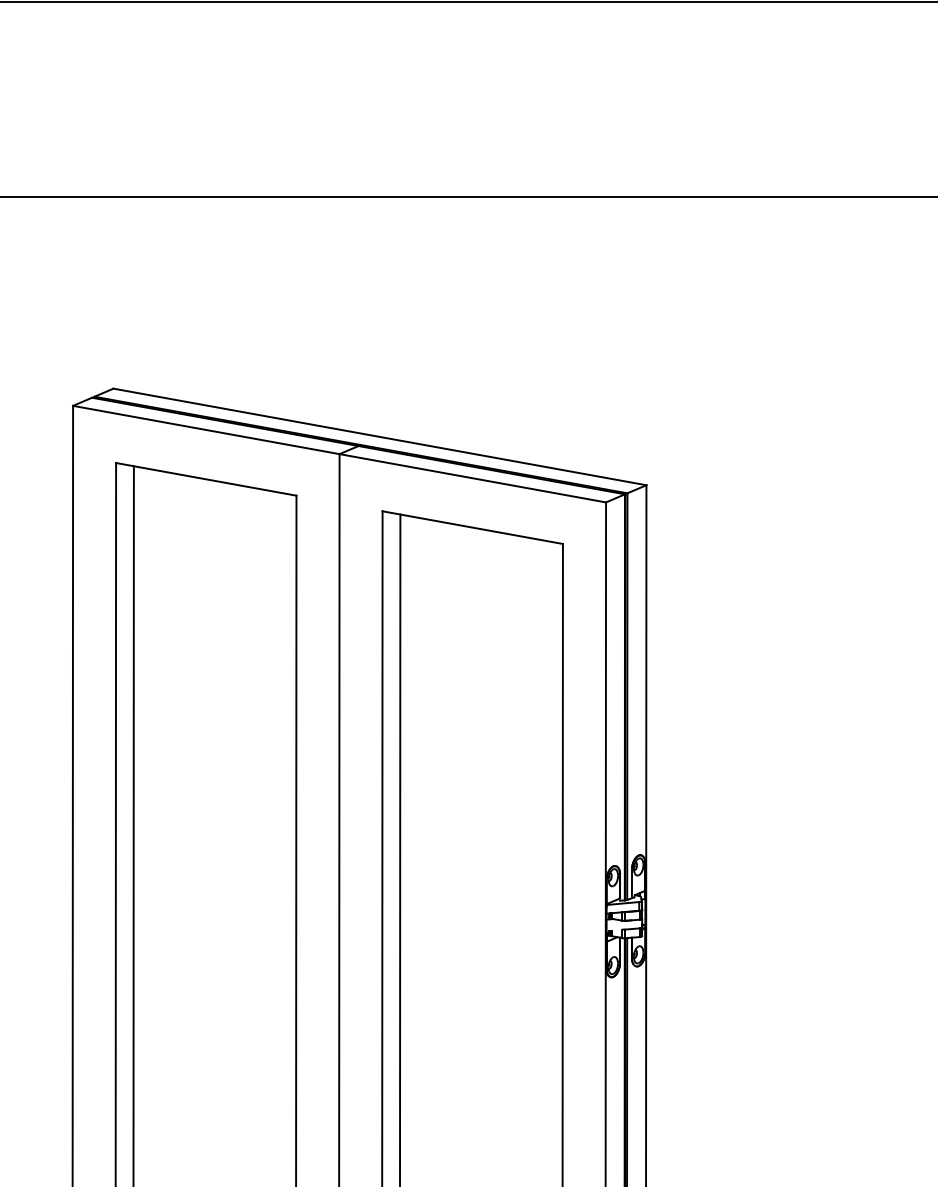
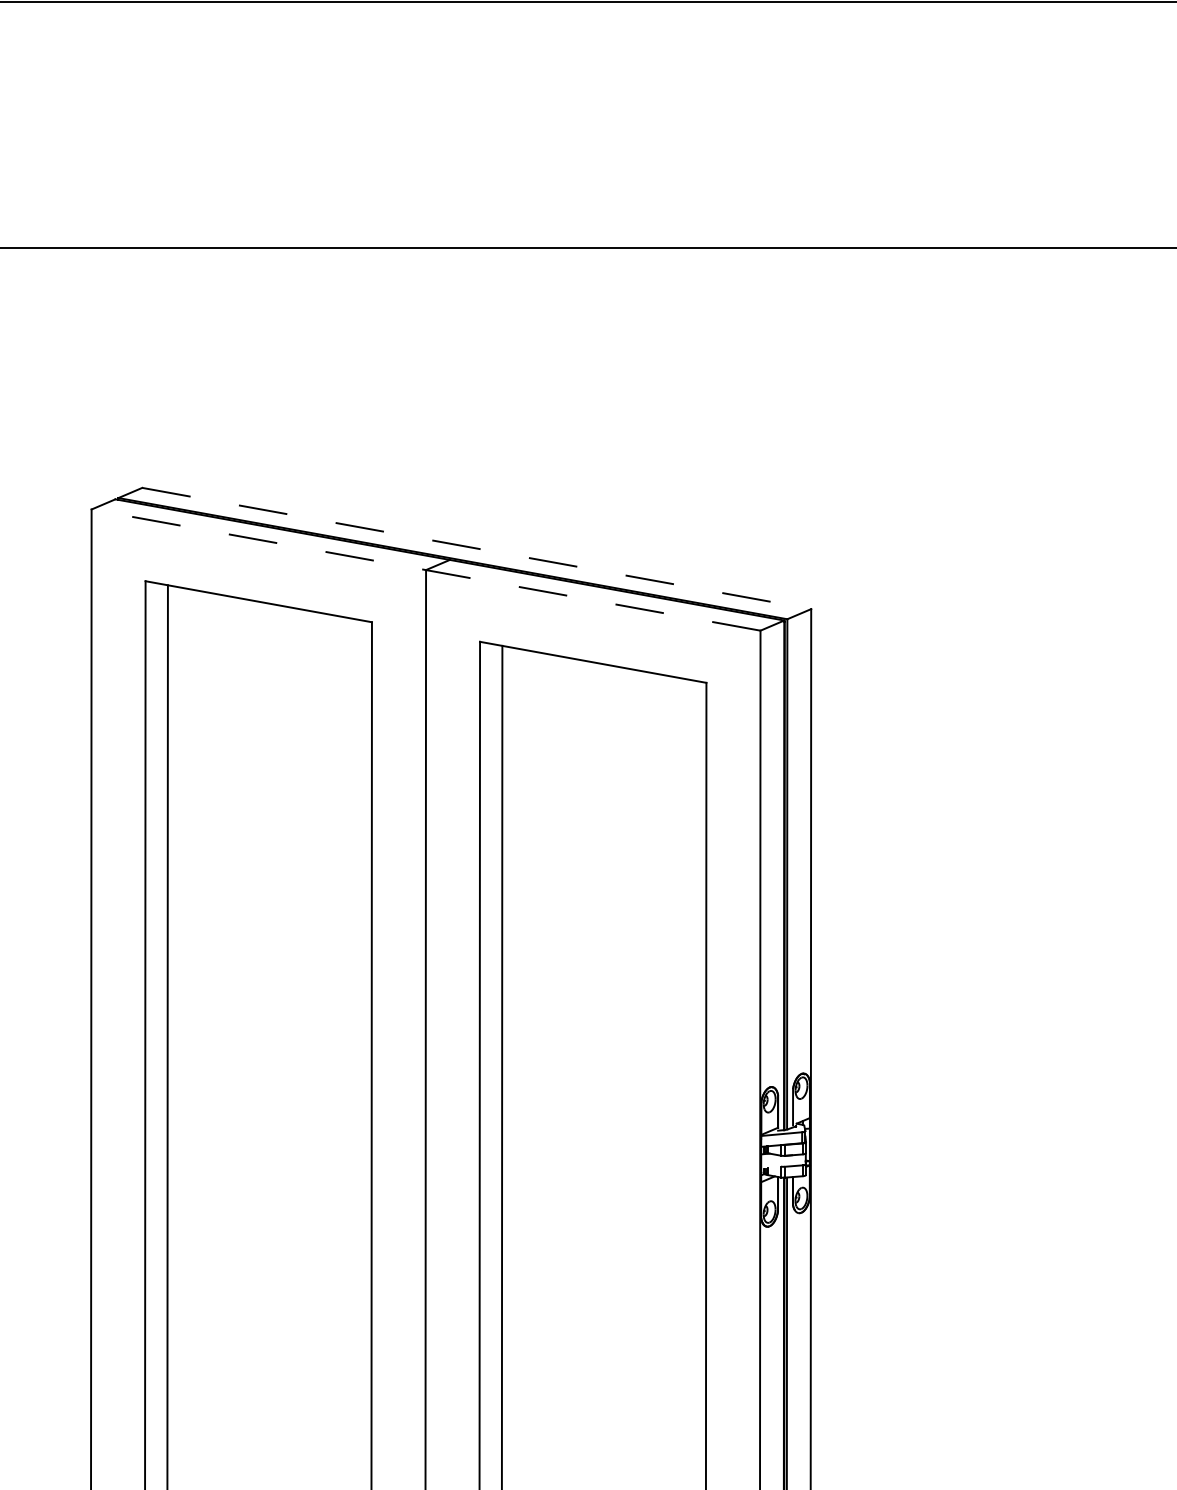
line: (379, 436) -> (476, 547), solid -> dashed
line: (339, 454) -> (425, 570), solid -> dashed

